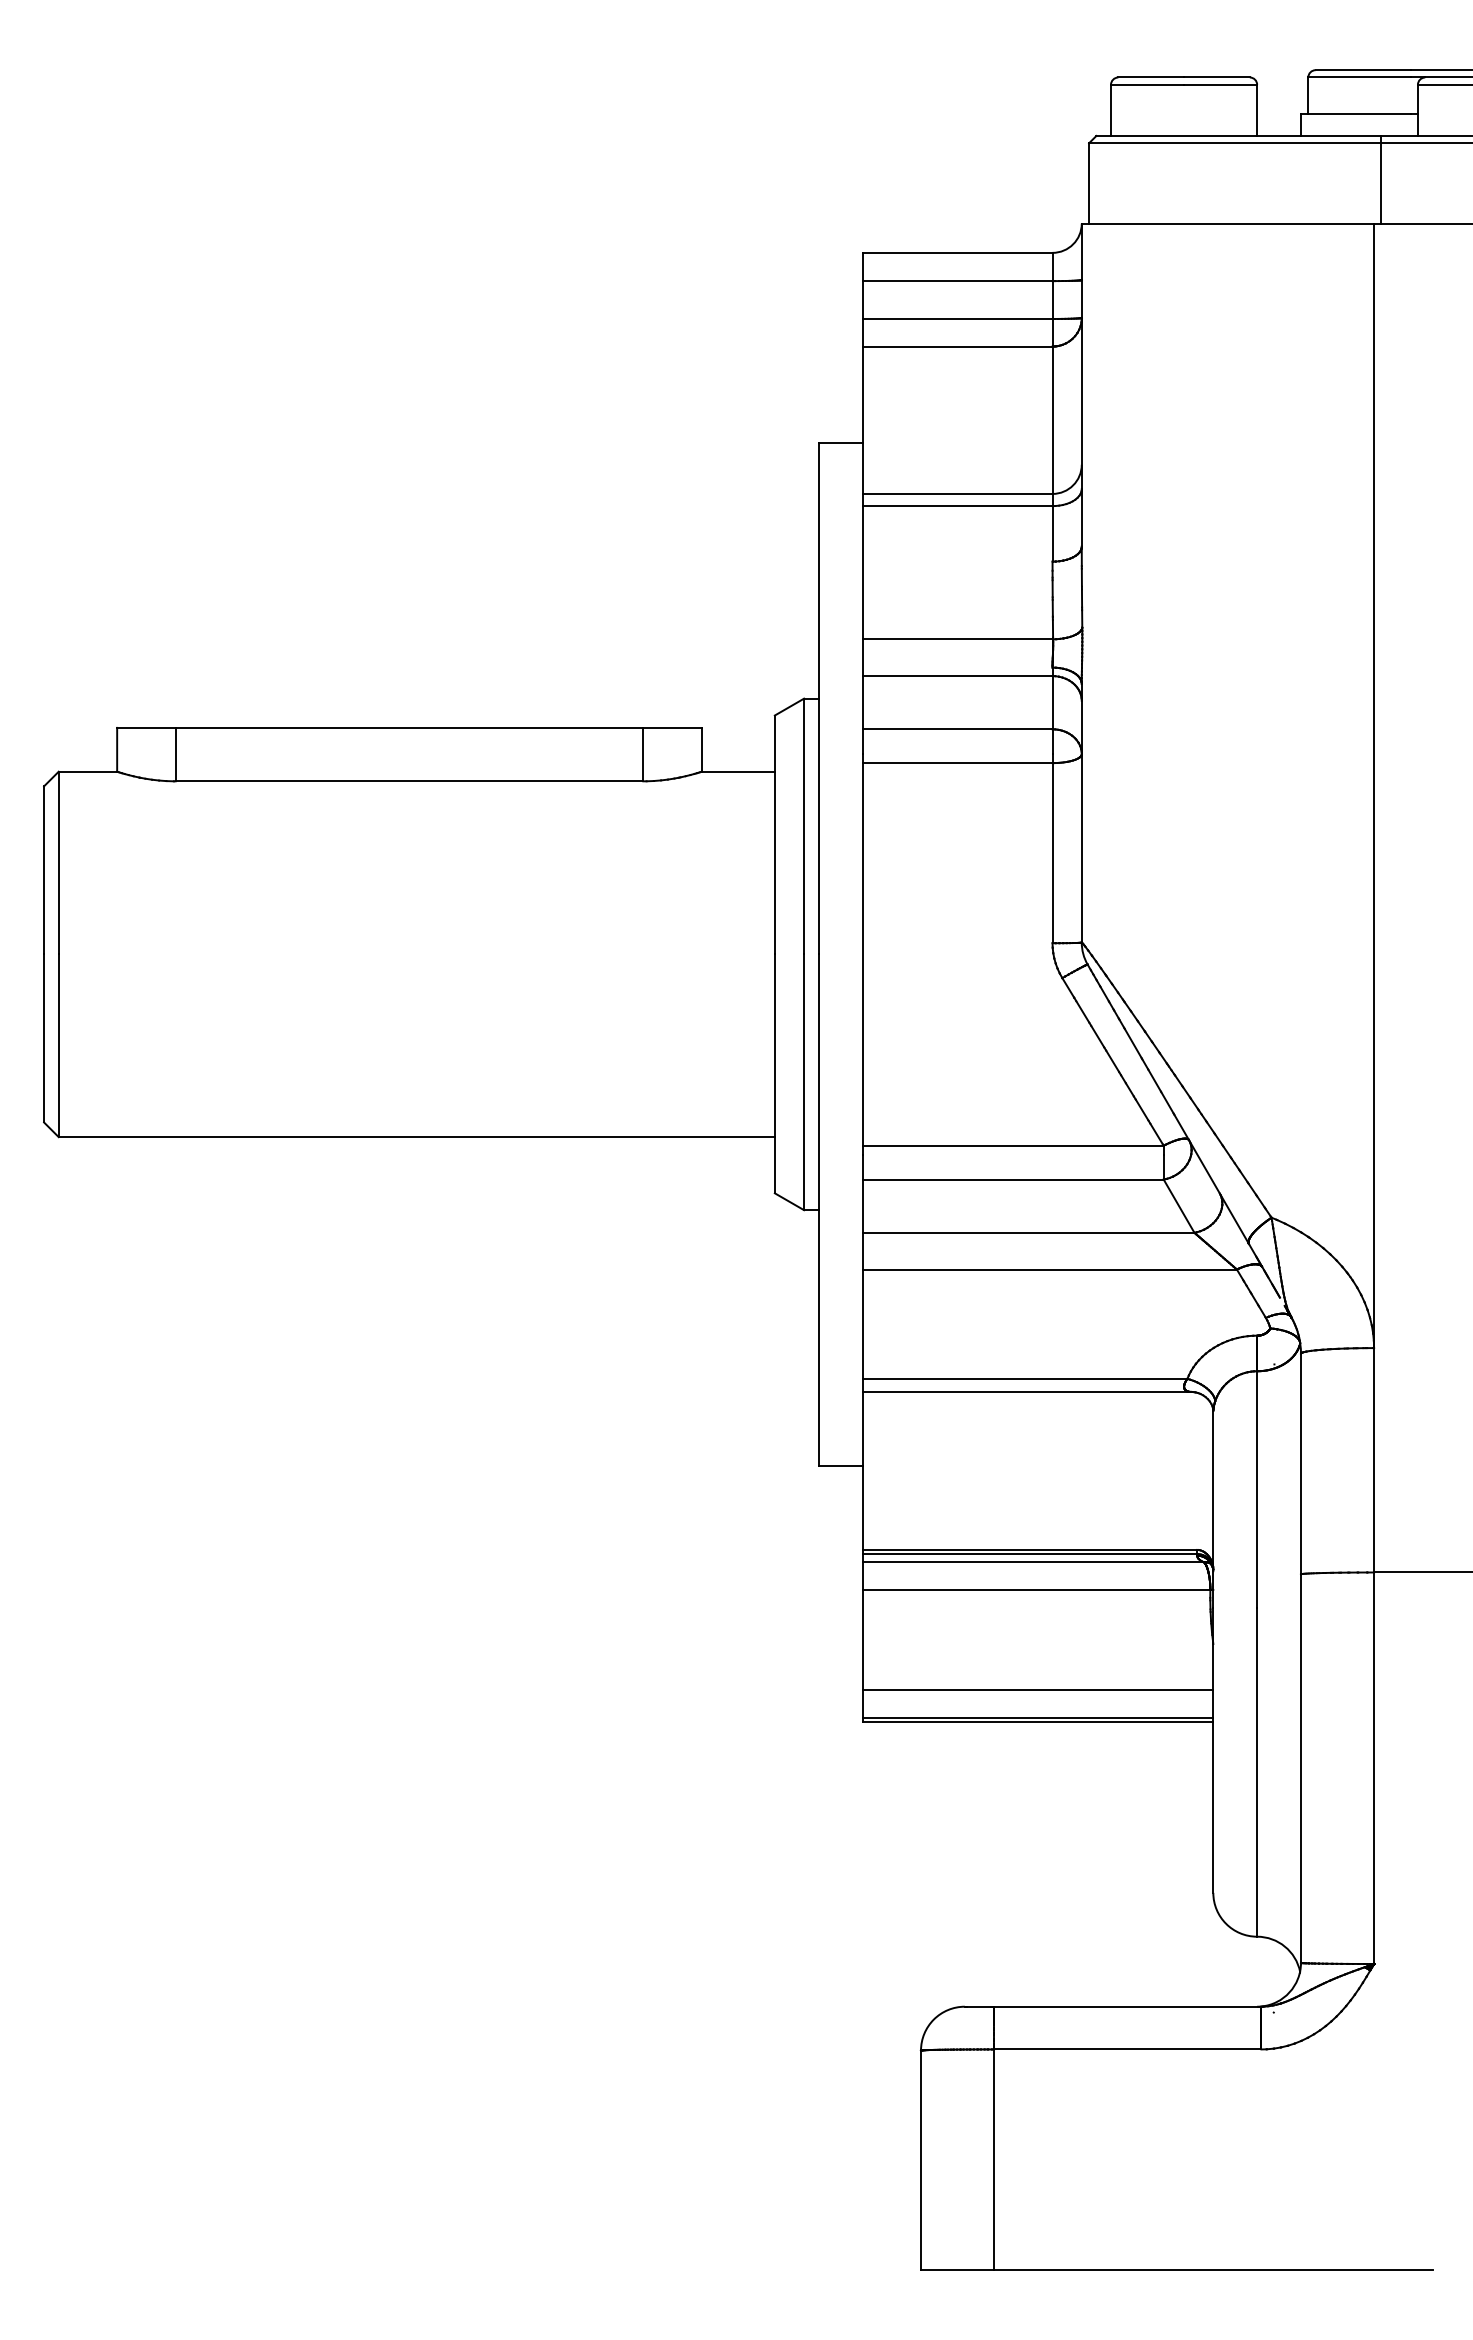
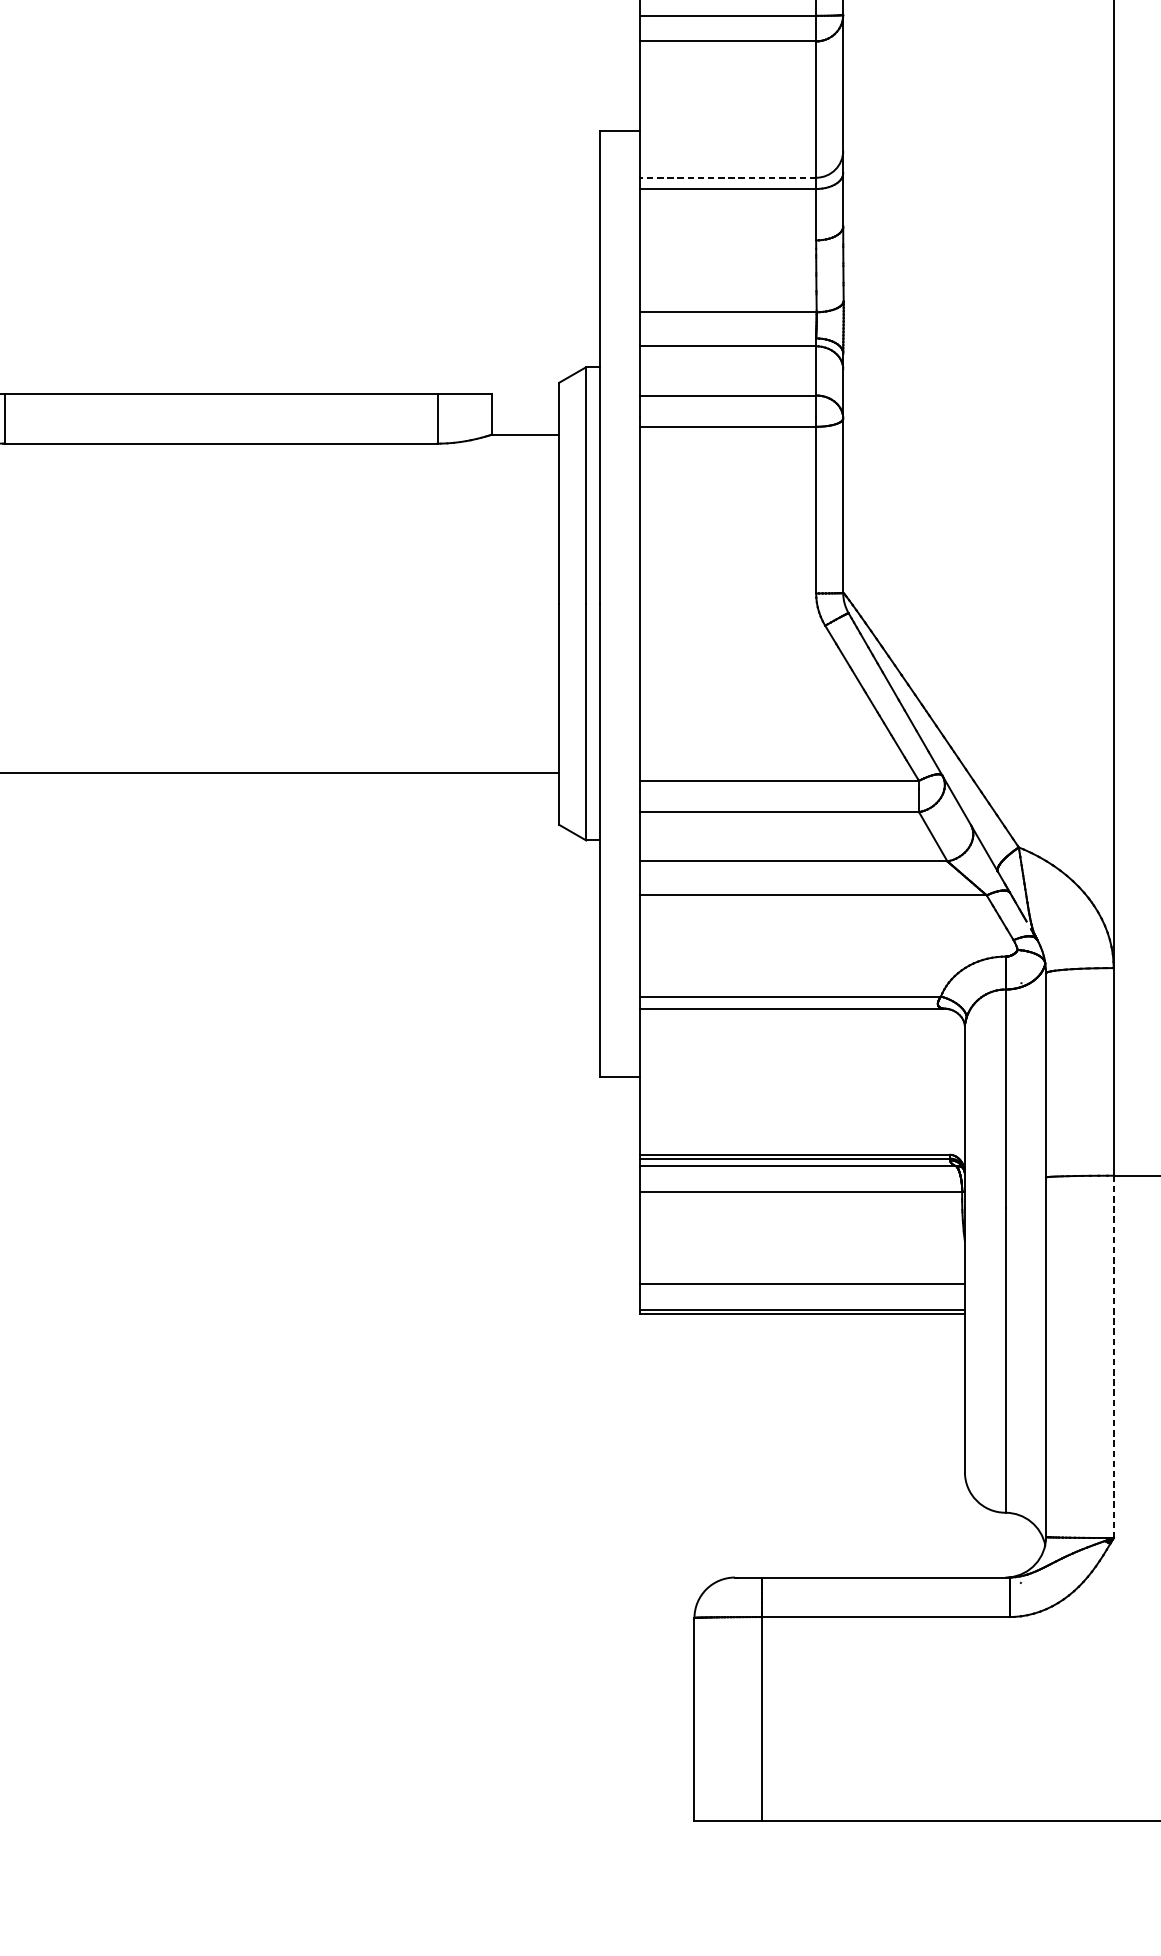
line: (957, 493) -> (728, 177), solid -> dashed
line: (1374, 1768) -> (1114, 1357), solid -> dashed

